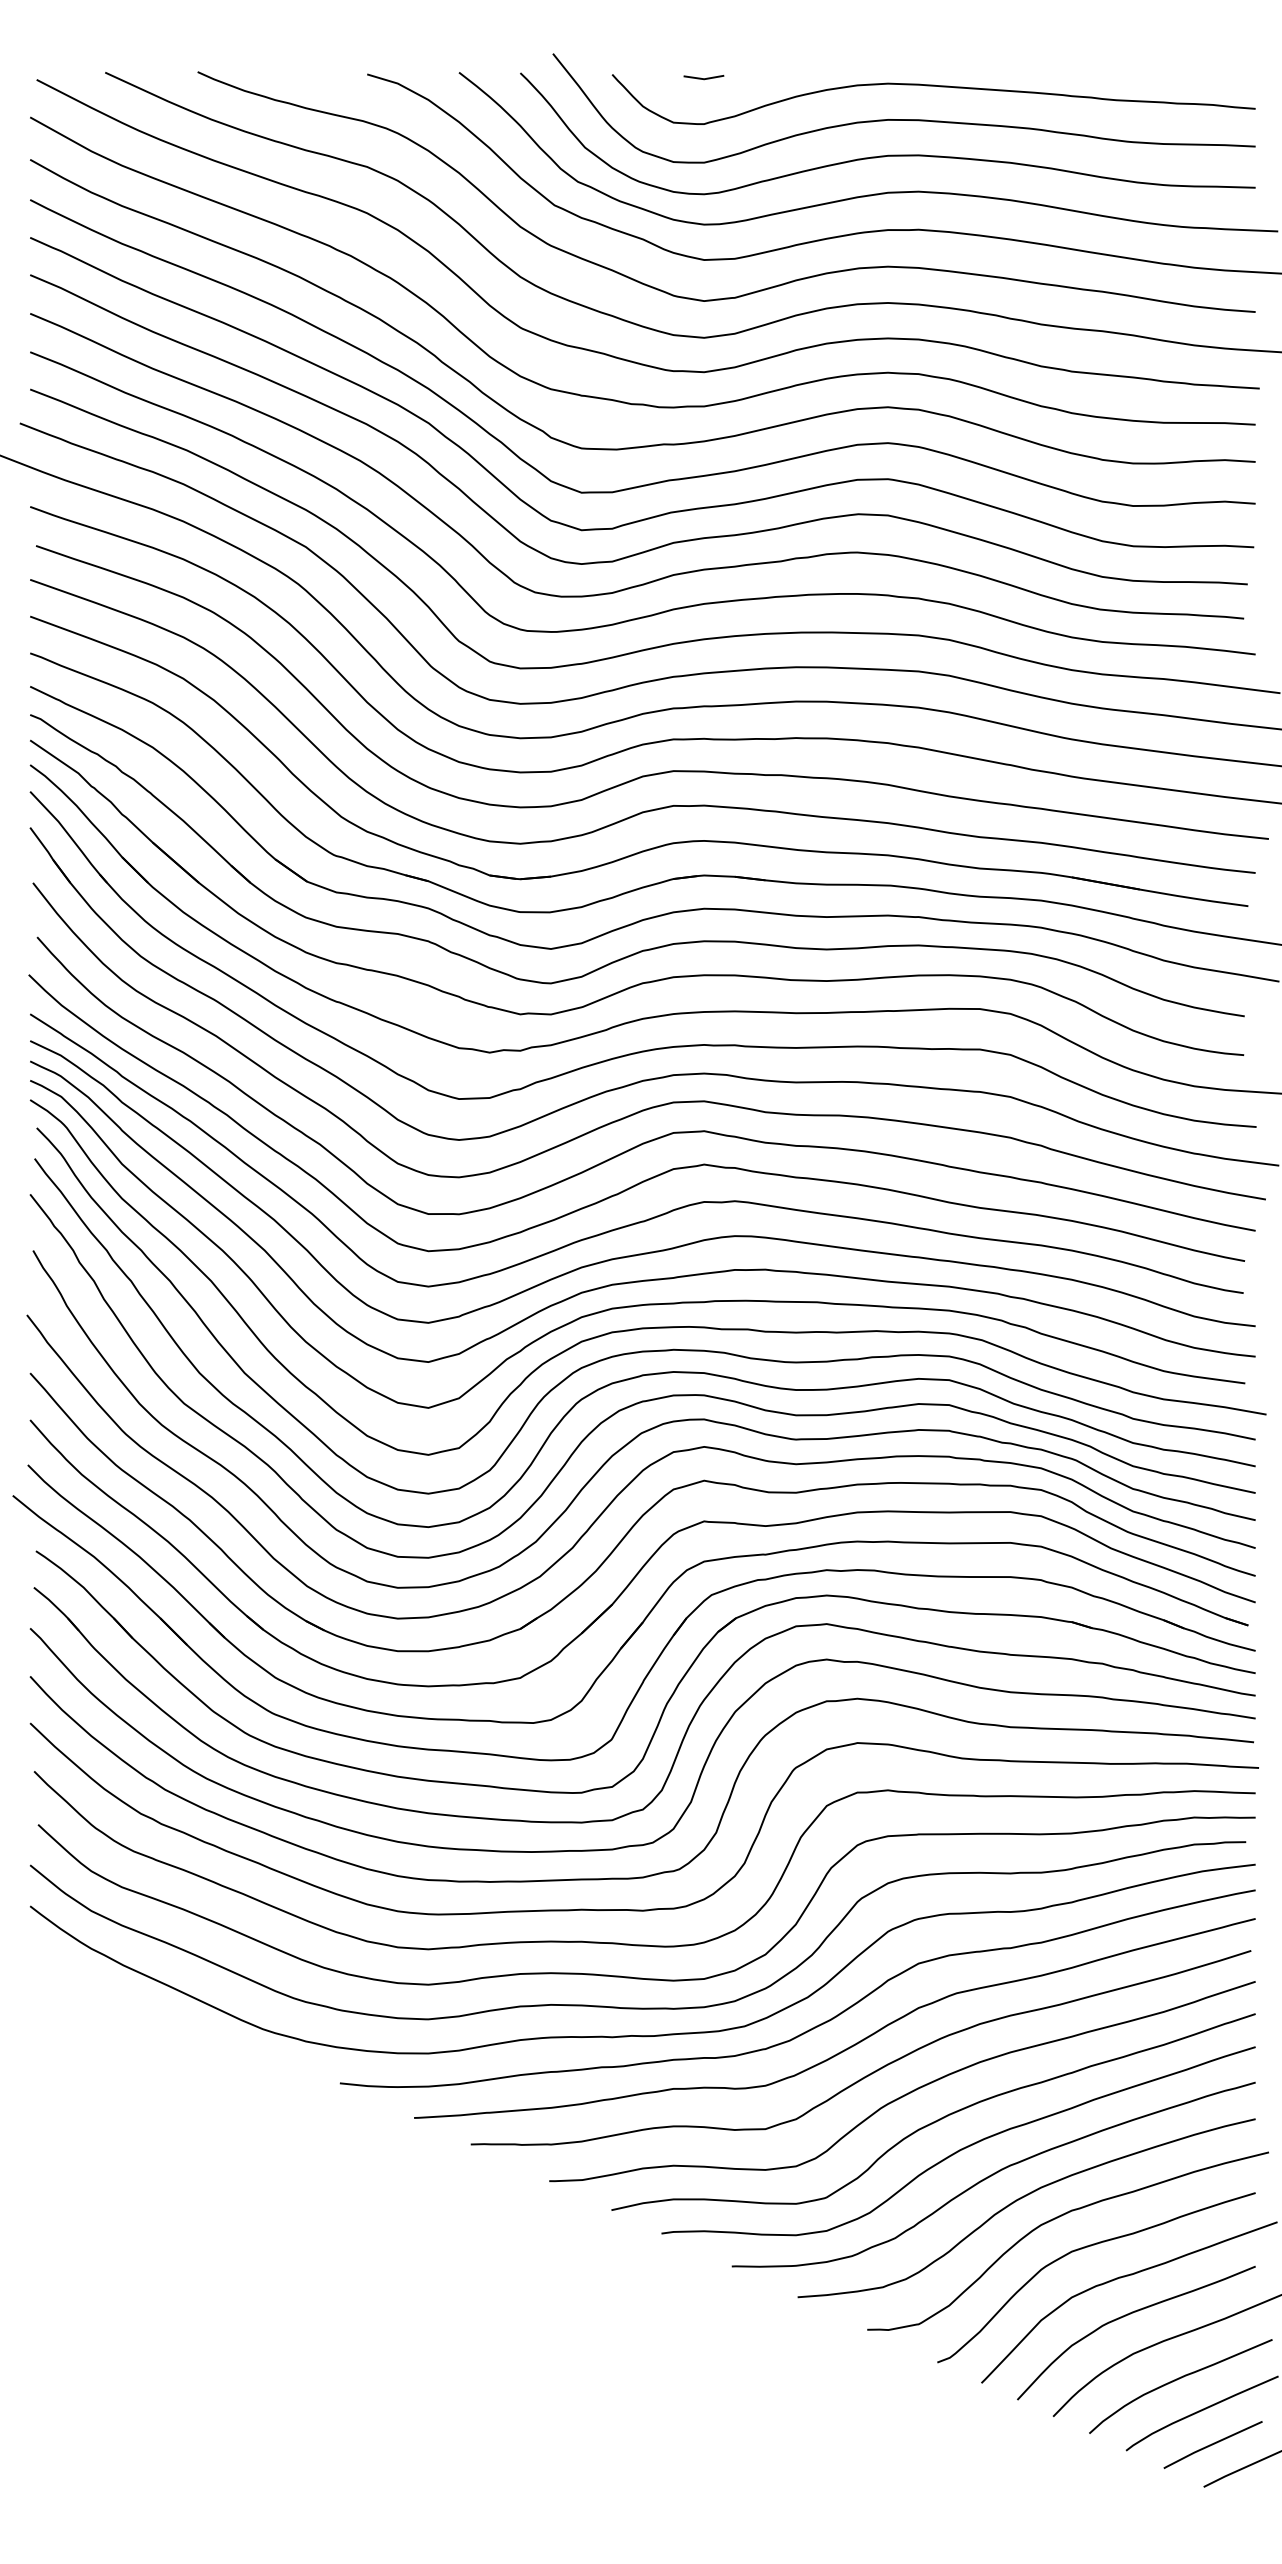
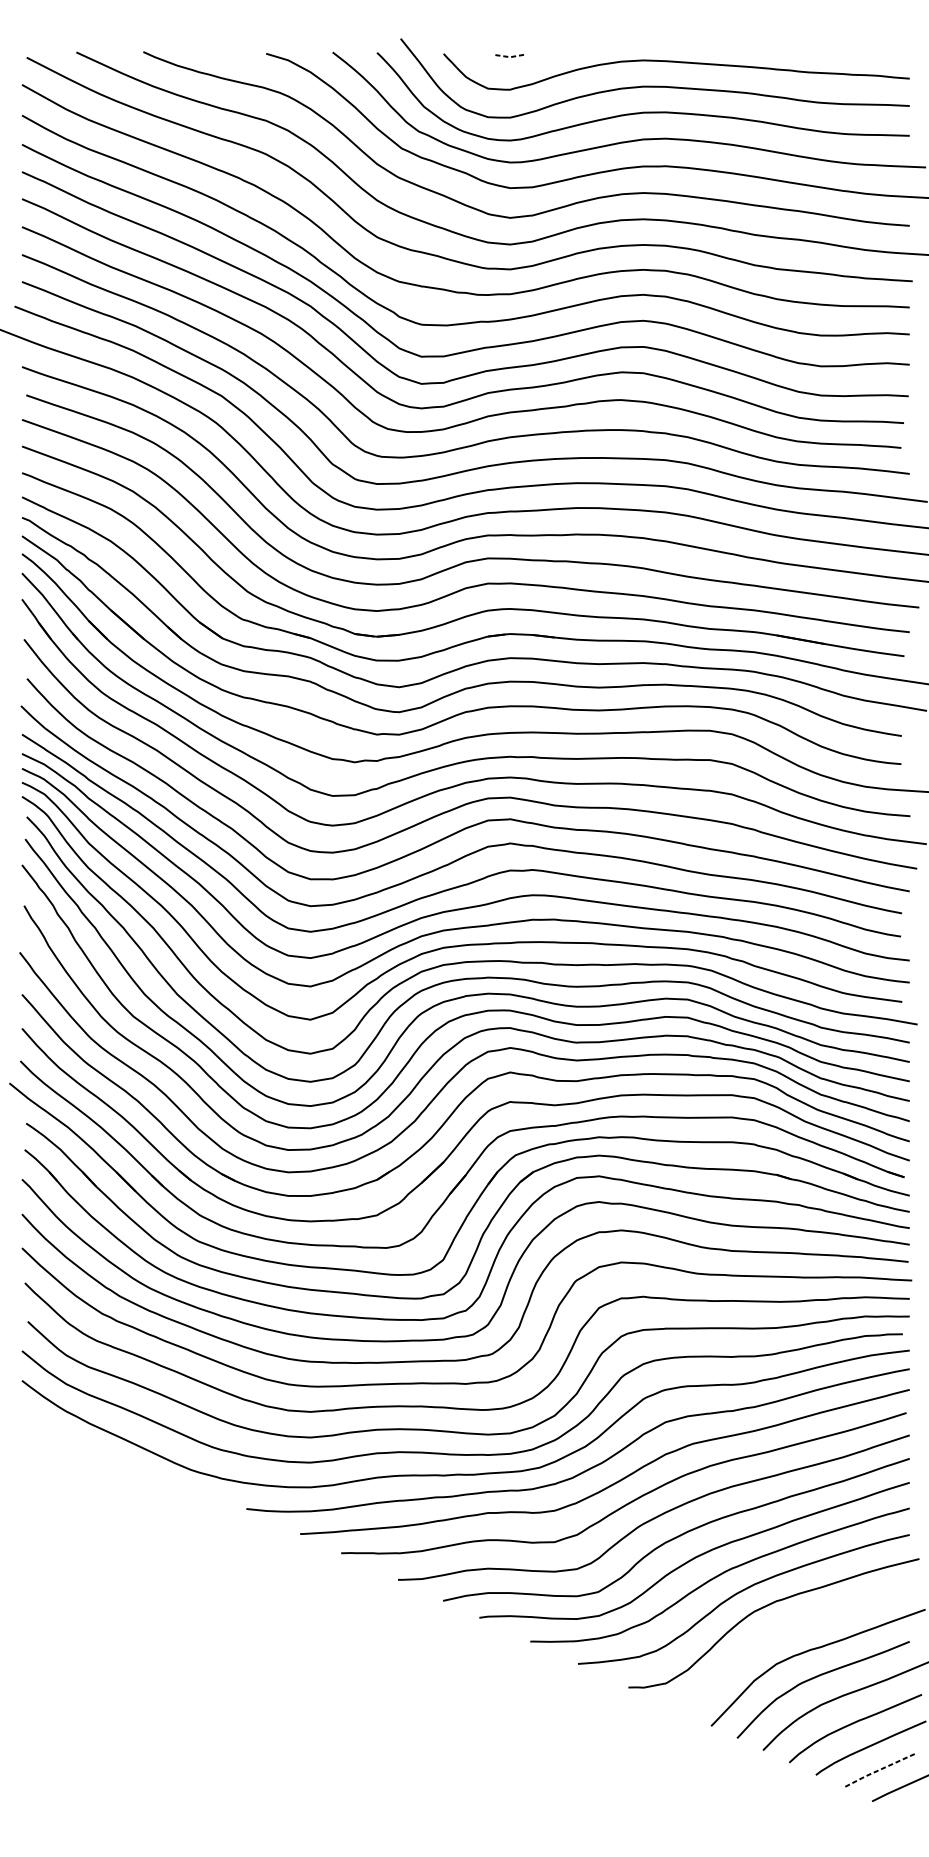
line: (704, 79) -> (510, 57), solid -> dashed
curve: (1085, 2248) -> (786, 1628), removed
line: (1211, 2444) -> (877, 1770), solid -> dashed

